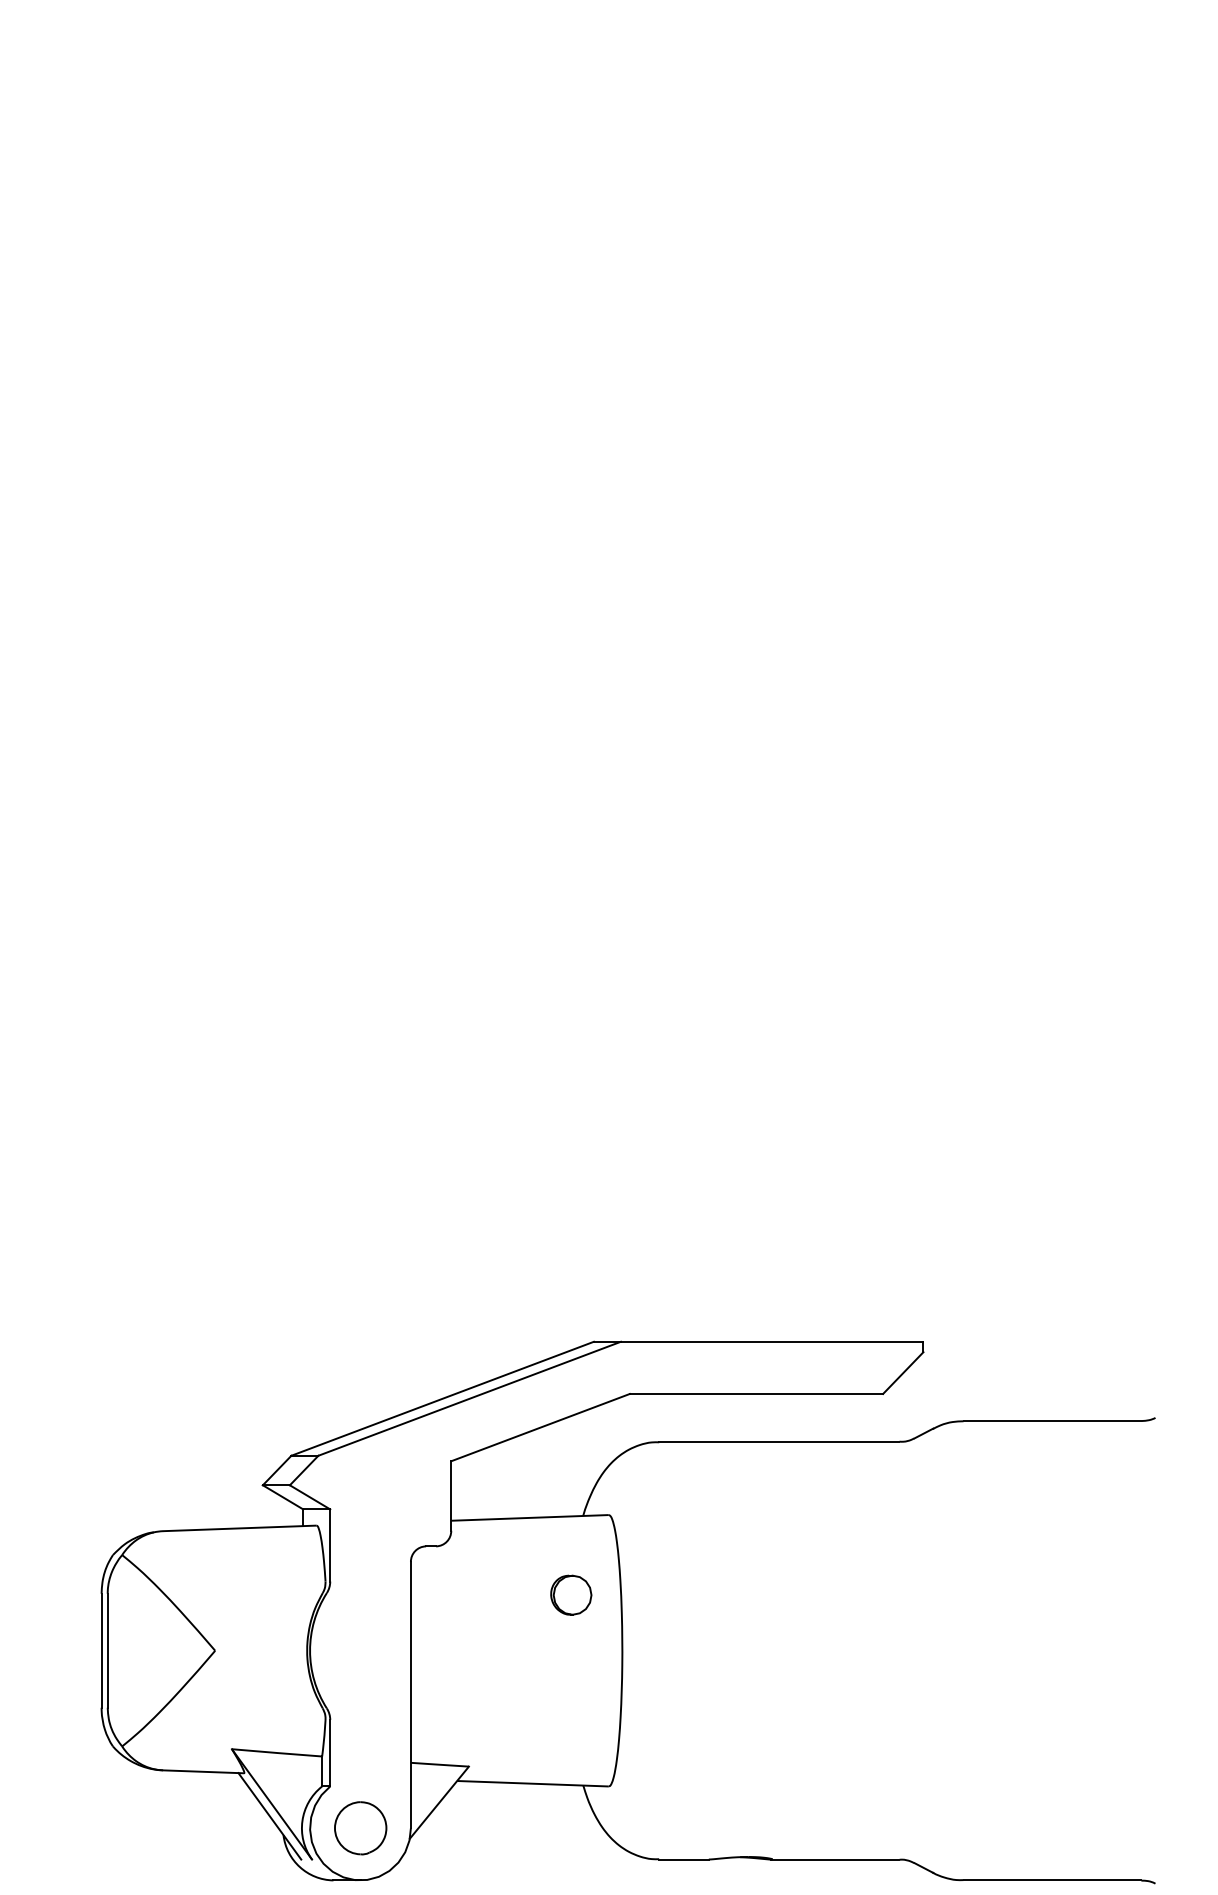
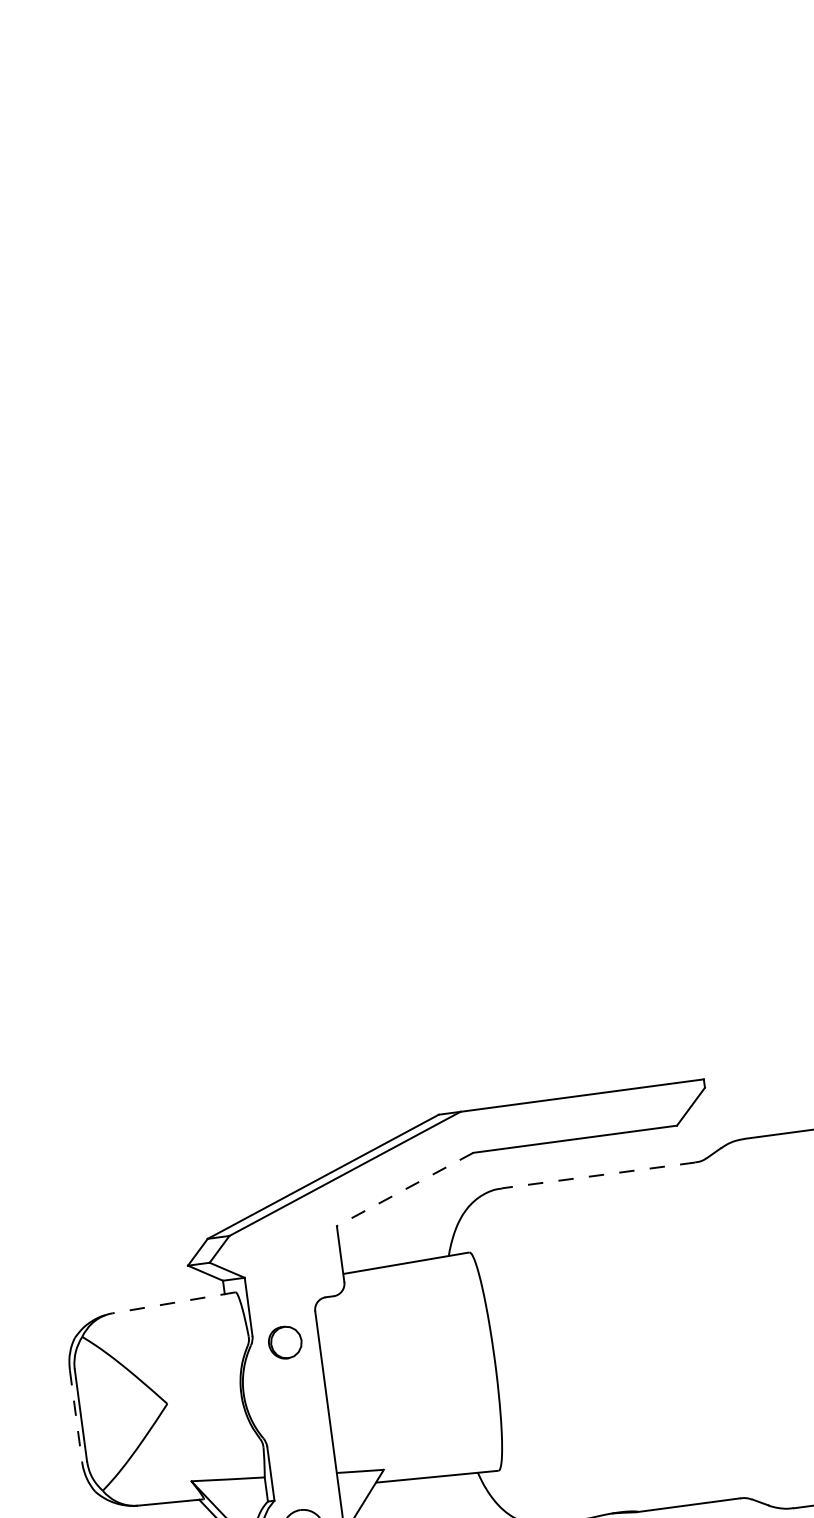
line: (540, 1427) -> (405, 1189), solid -> dashed
line: (778, 1441) -> (597, 1175), solid -> dashed
line: (239, 1528) -> (173, 1302), solid -> dashed
part: (571, 1594) -> (285, 1342), moved
line: (101, 1650) -> (75, 1415), solid -> dashed

